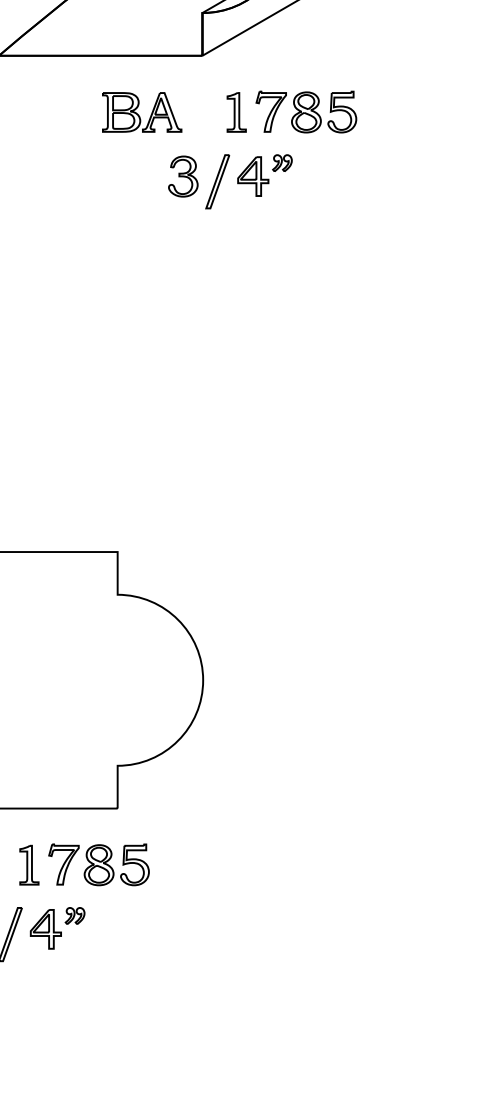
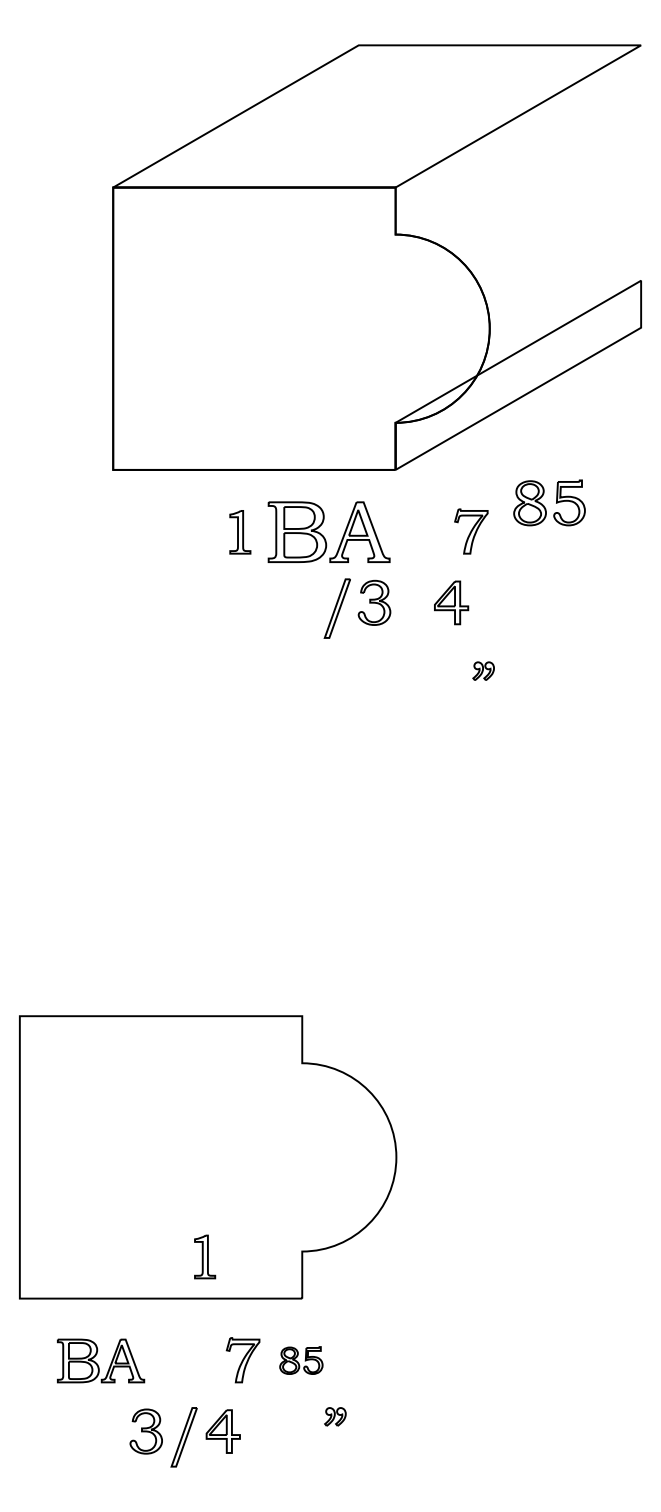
part: (324, 111) -> (549, 502), moved
part: (142, 112) -> (329, 532), size x1.4
part: (236, 112) -> (240, 532), moved
part: (282, 162) -> (483, 670), moved
part: (216, 181) -> (336, 608), moved
part: (29, 864) -> (205, 1256), moved
part: (116, 864) -> (301, 1360), size x0.6
part: (75, 915) -> (335, 1416), moved

